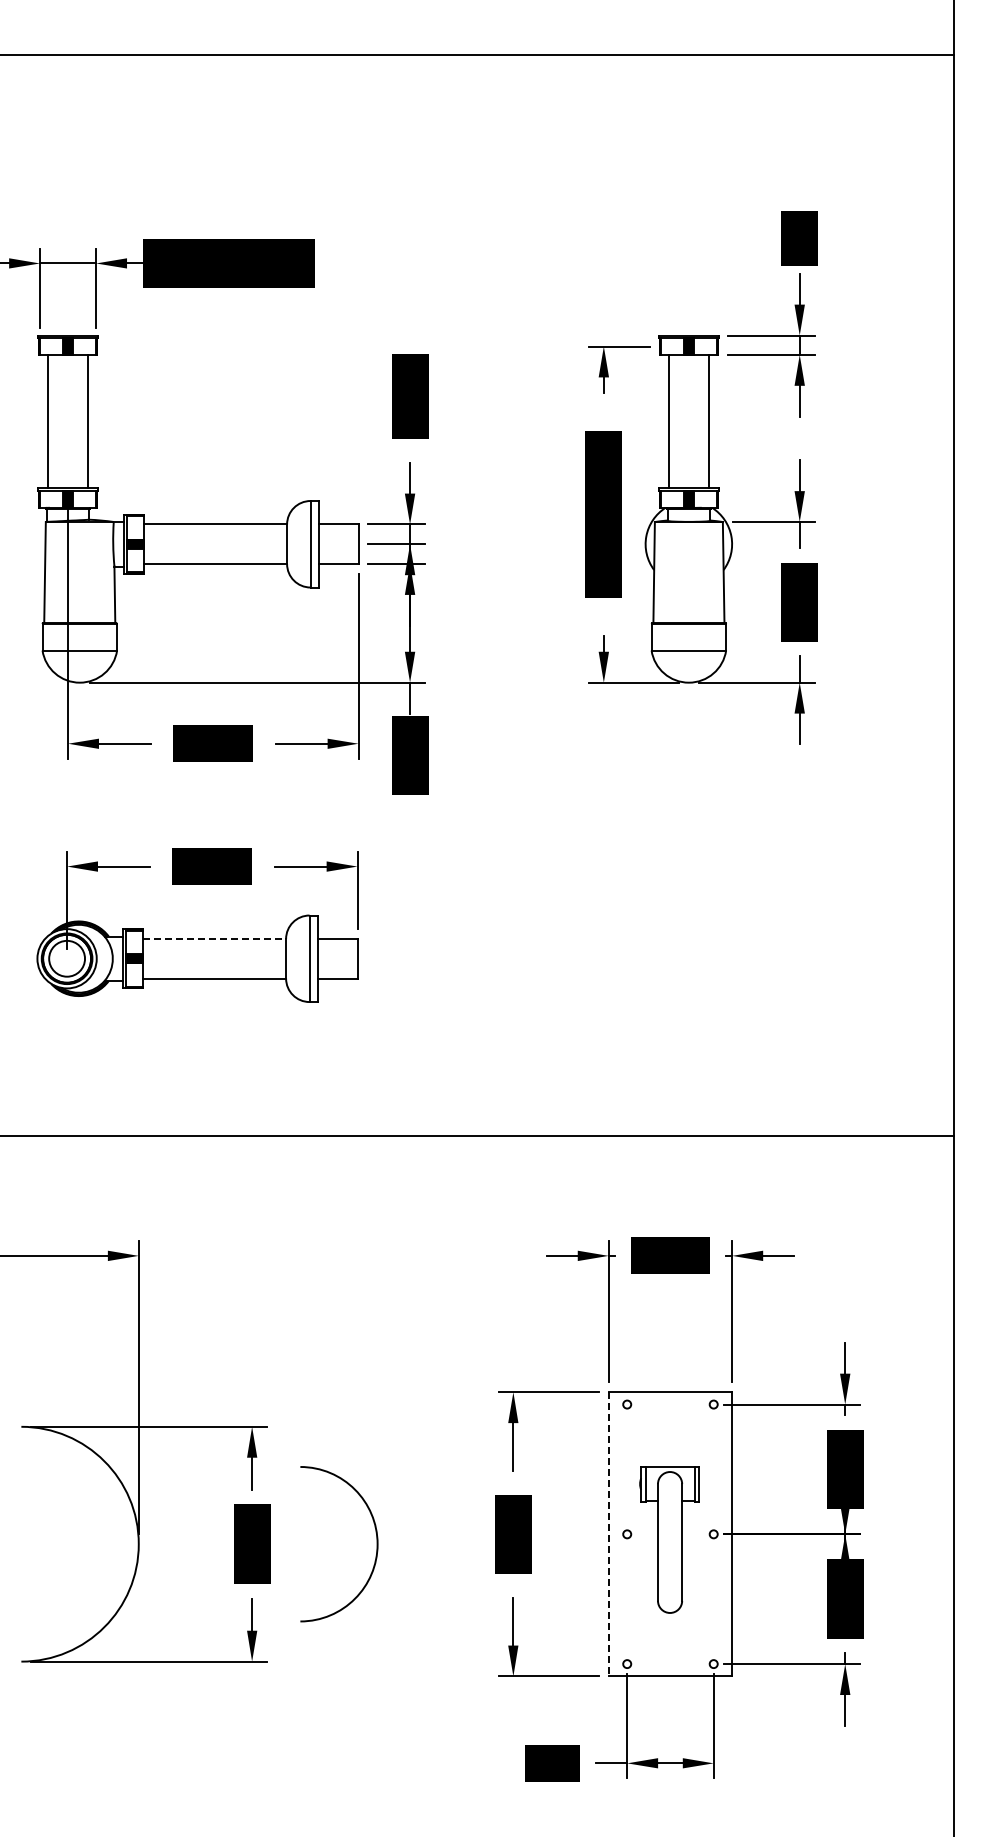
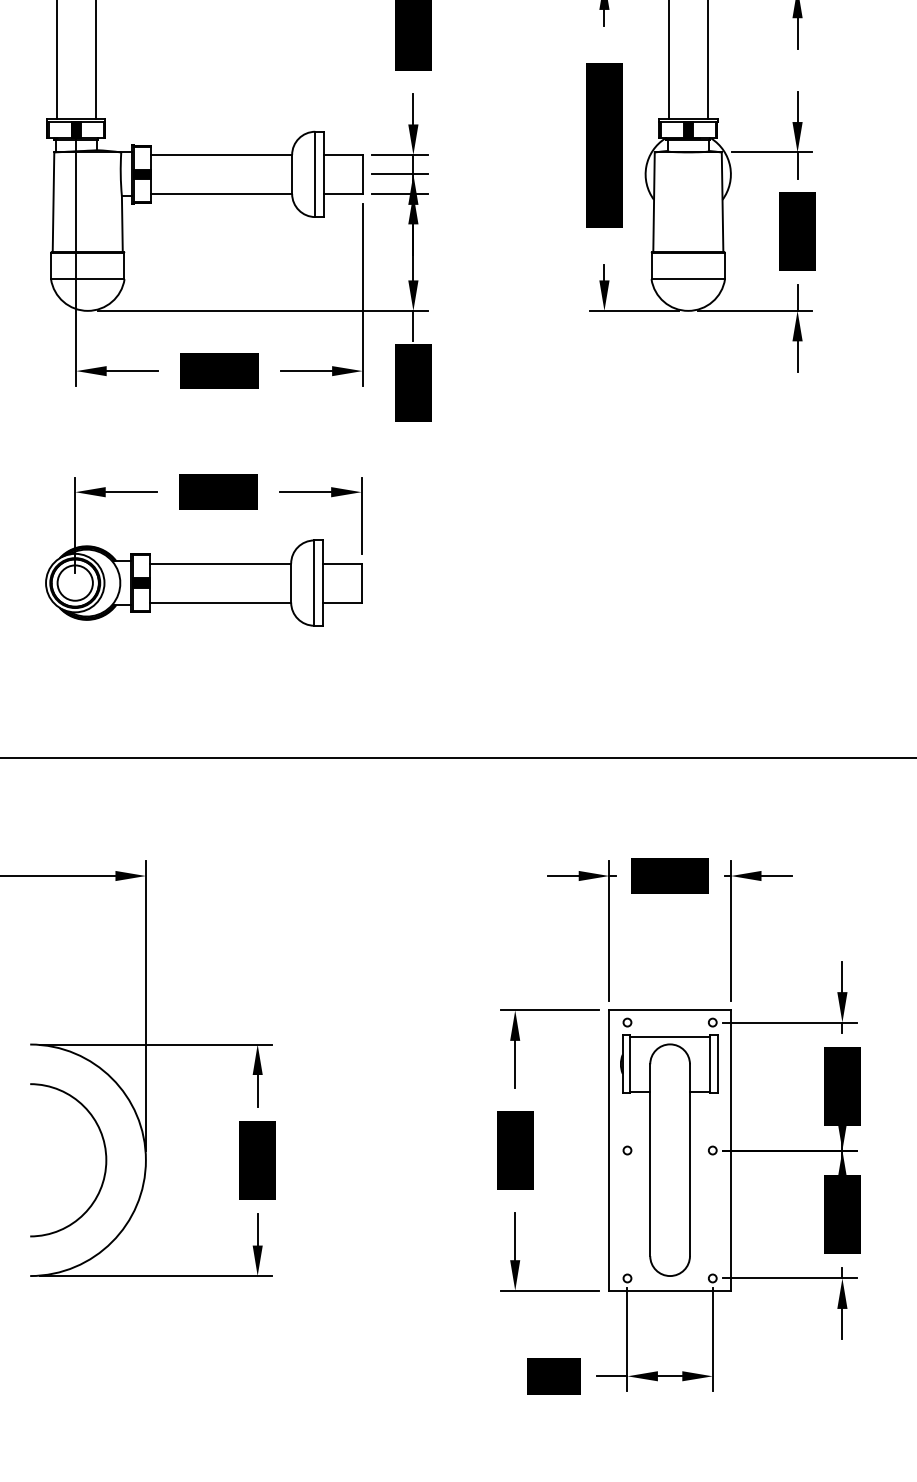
line: (214, 939) -> (220, 564), dashed -> solid
line: (608, 1534) -> (609, 1150), dashed -> solid
part: (669, 1539) -> (669, 1155), size x1.67
arc: (376, 1544) -> (105, 1160), moved

